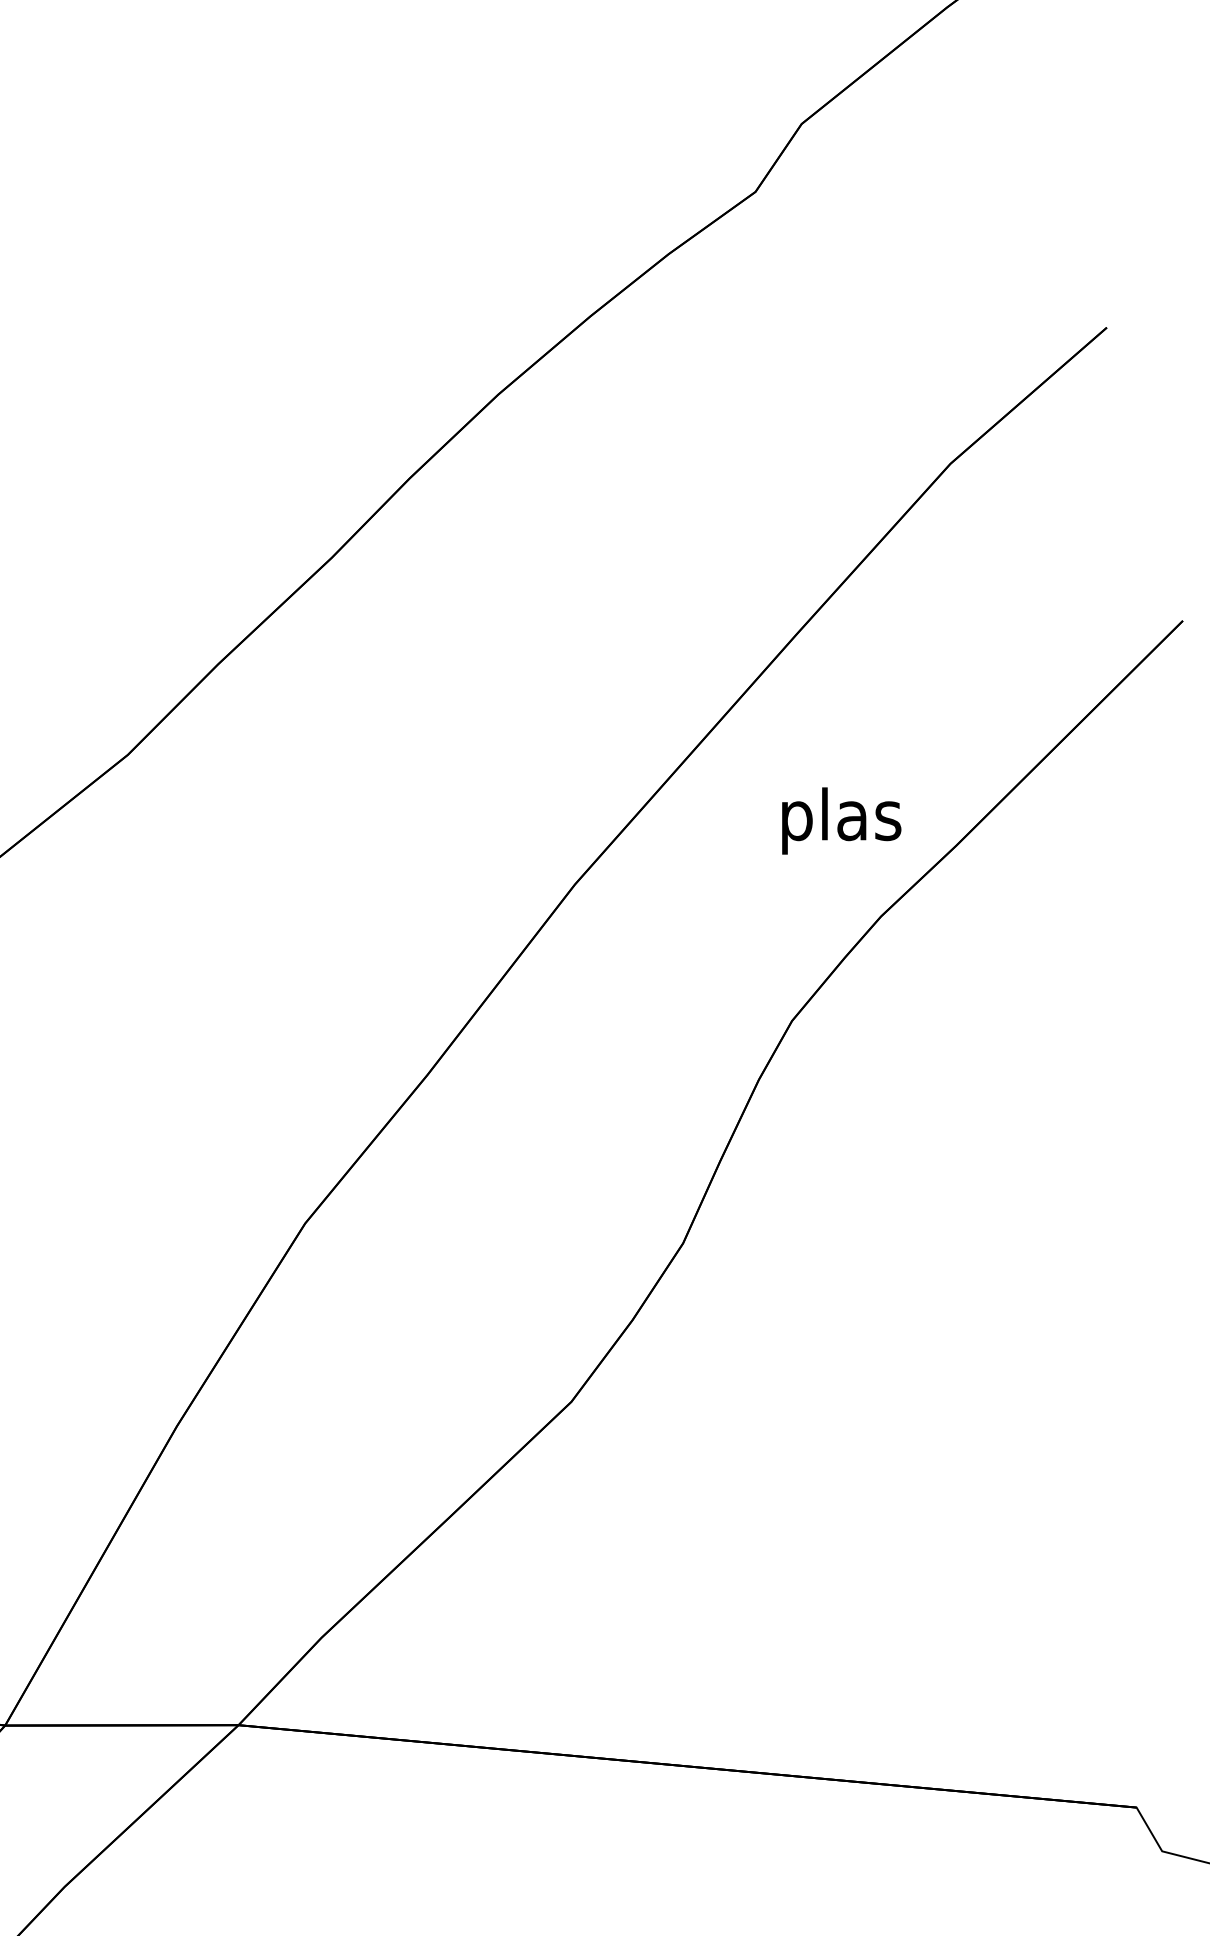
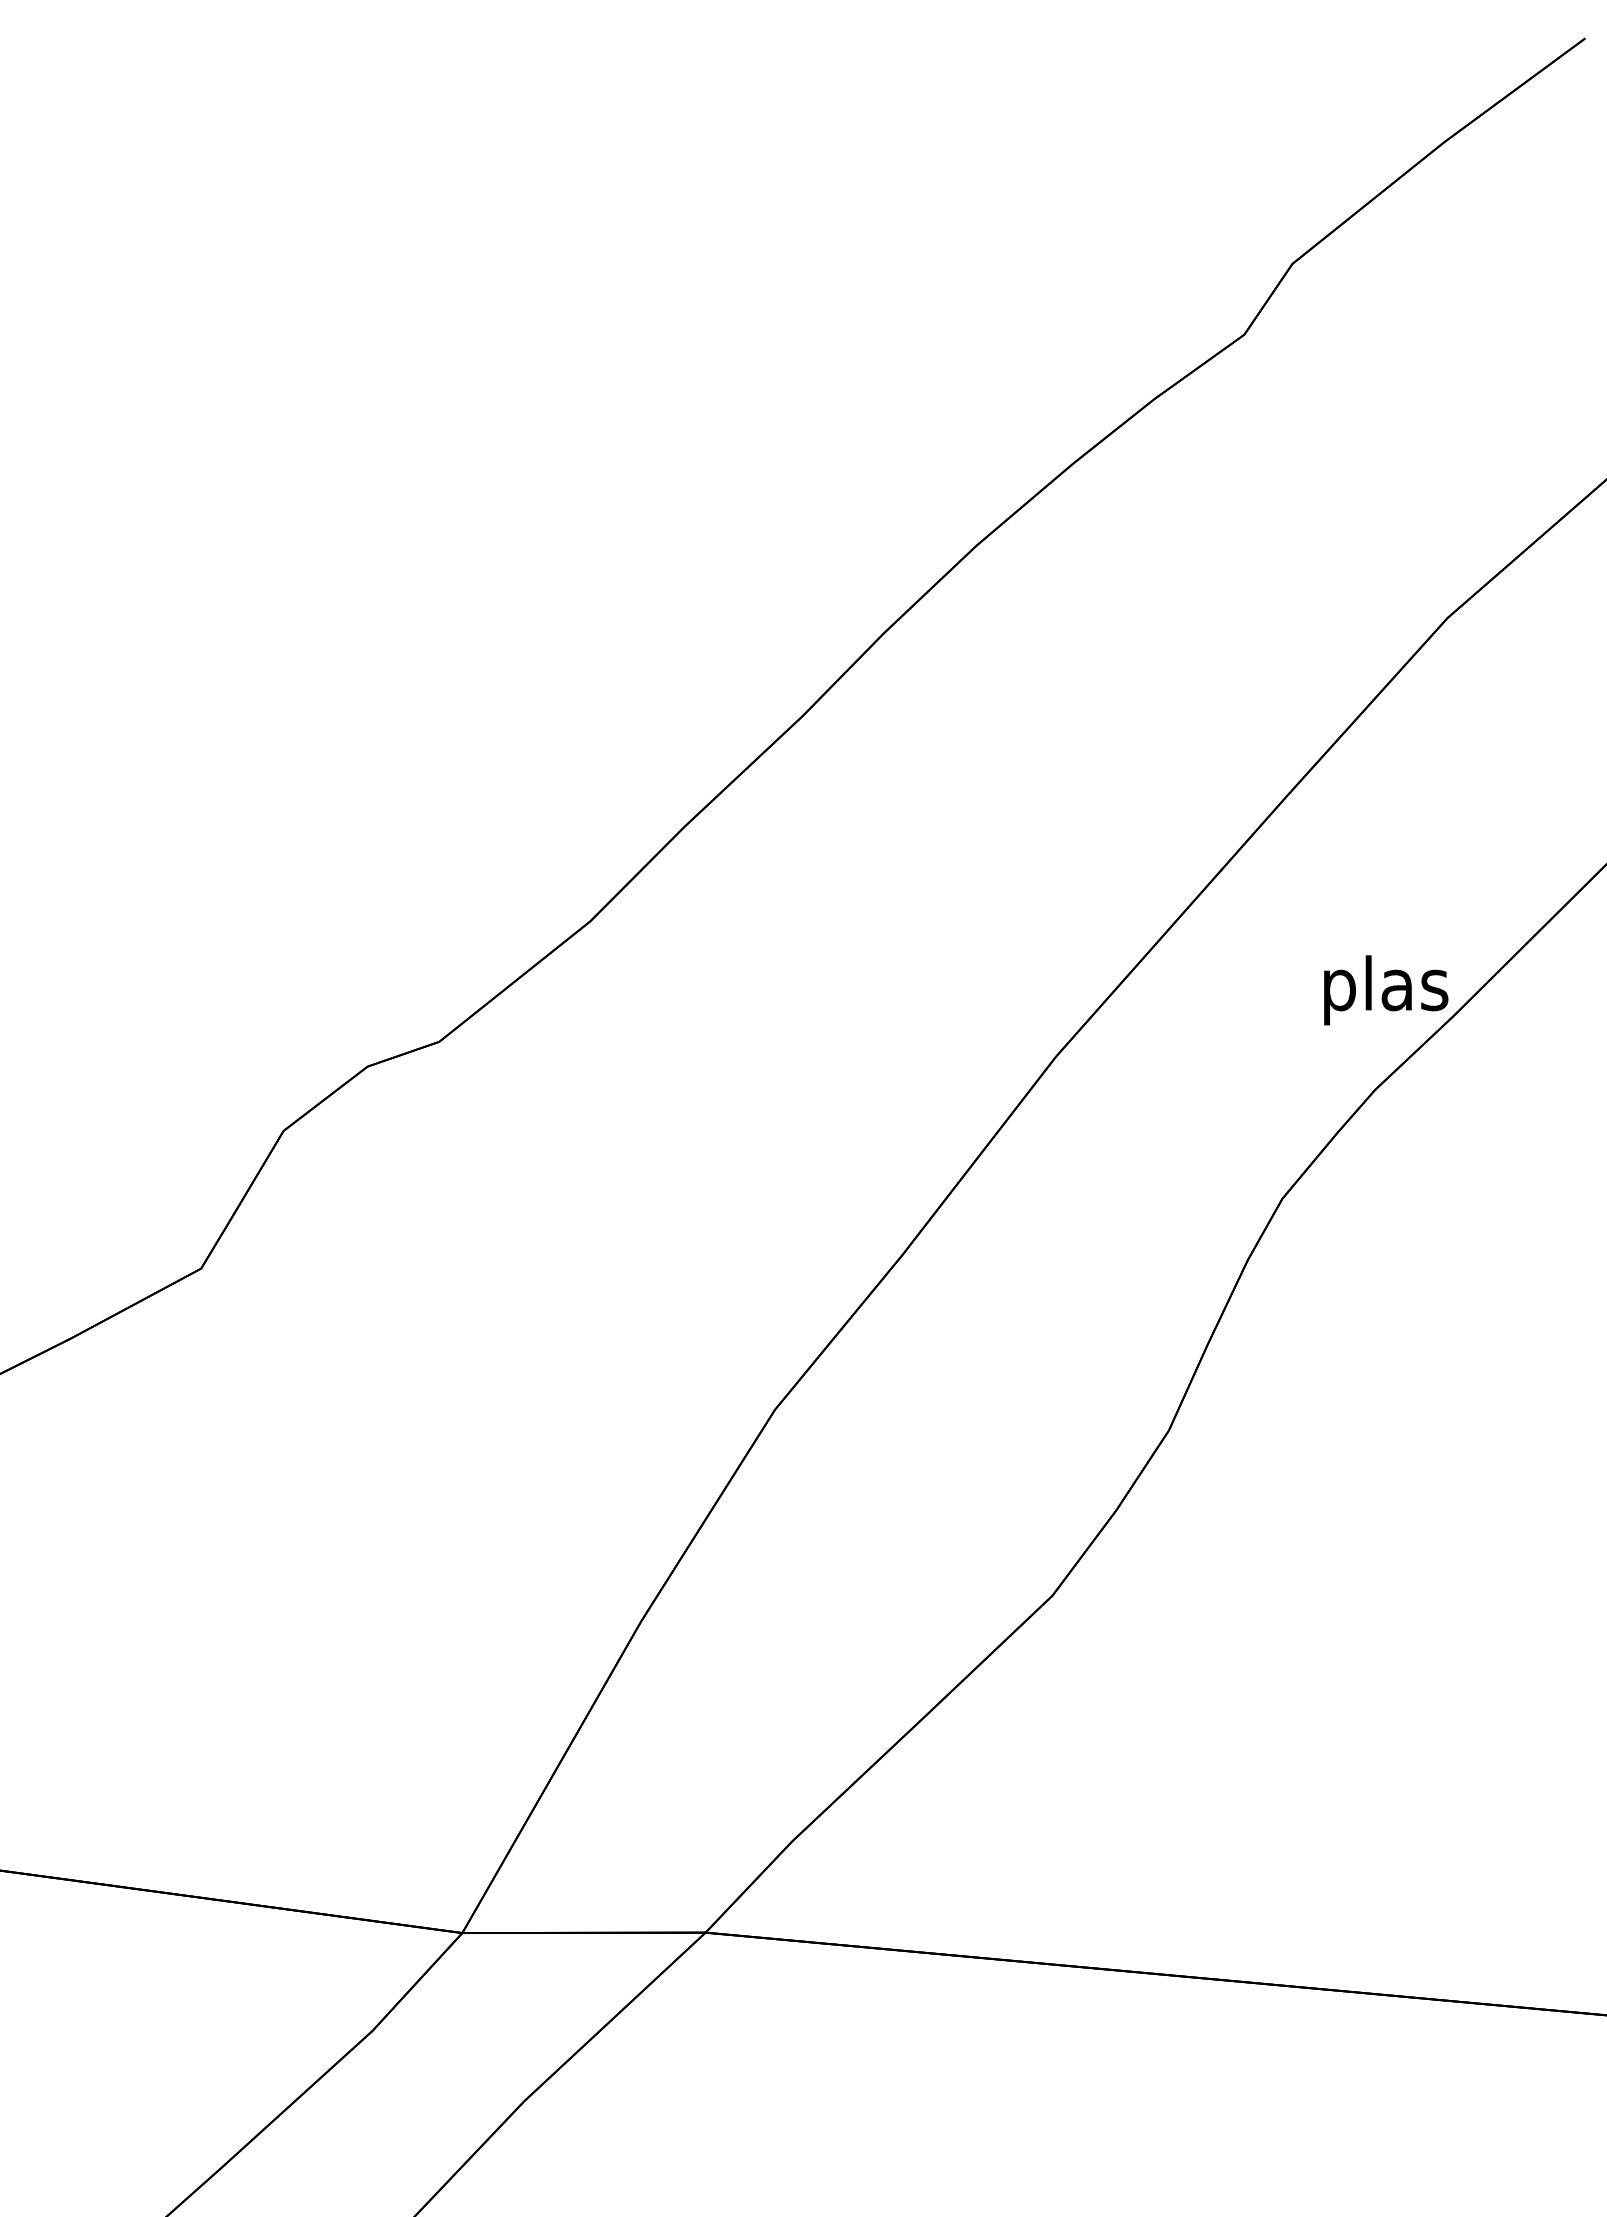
text: (842, 821) -> (1386, 990), moved

